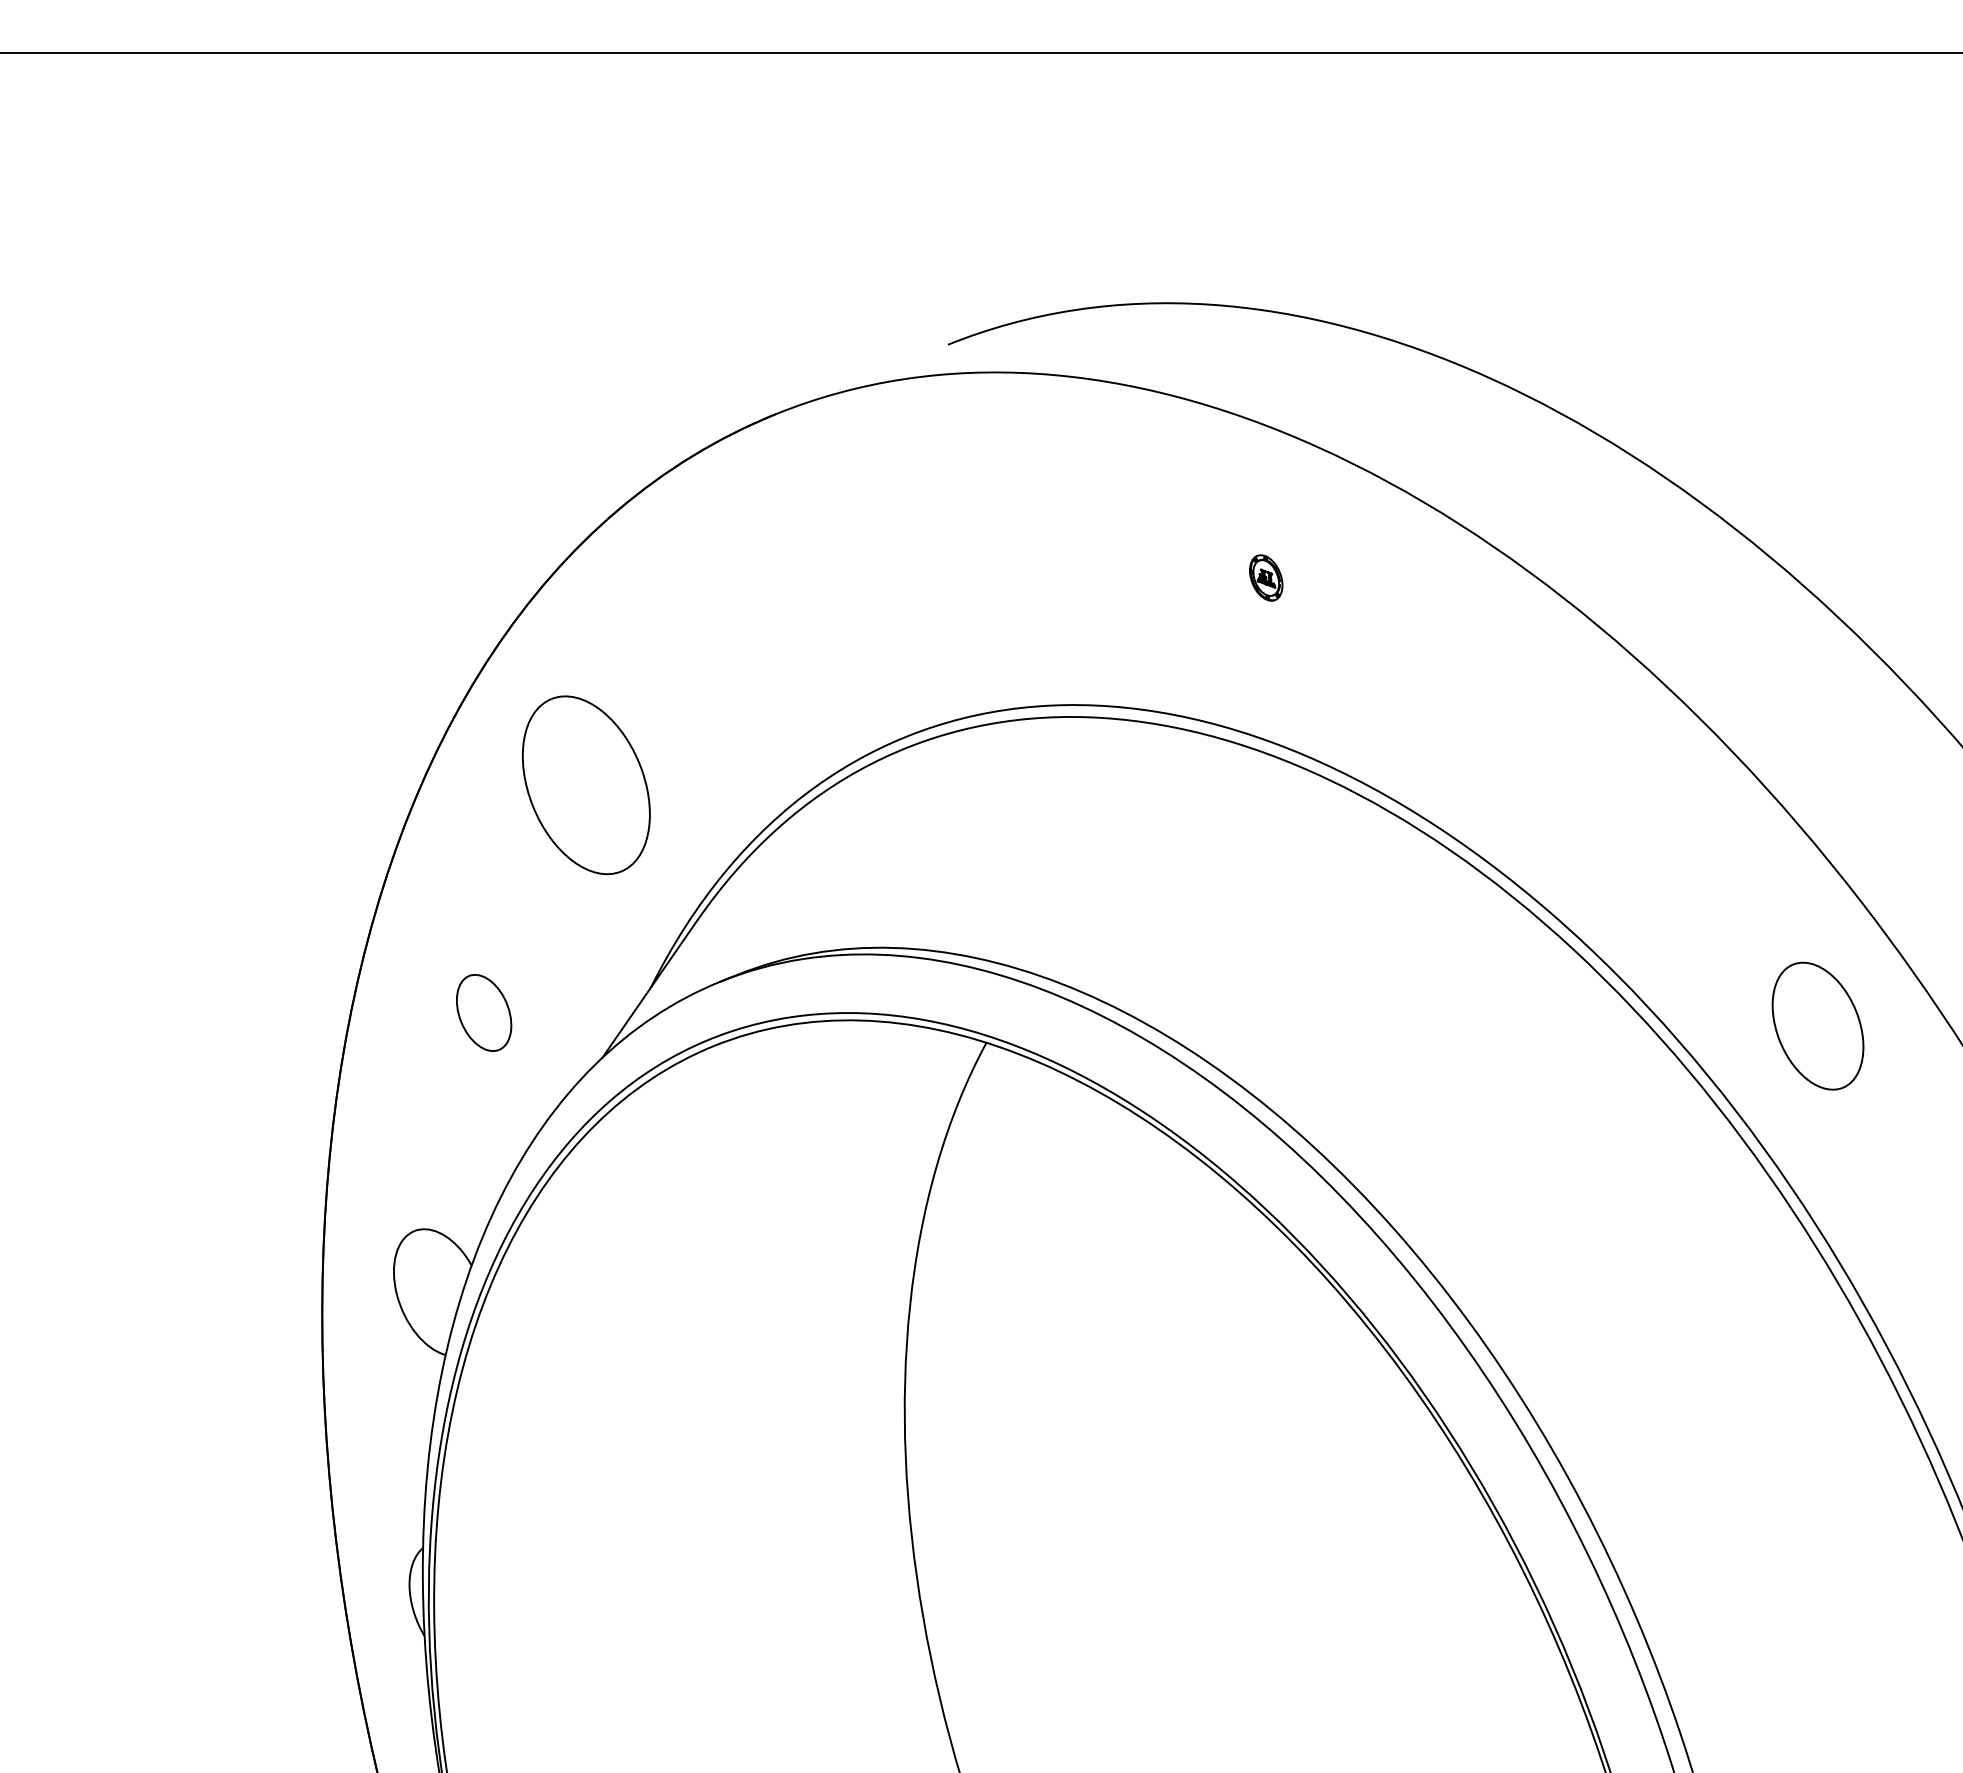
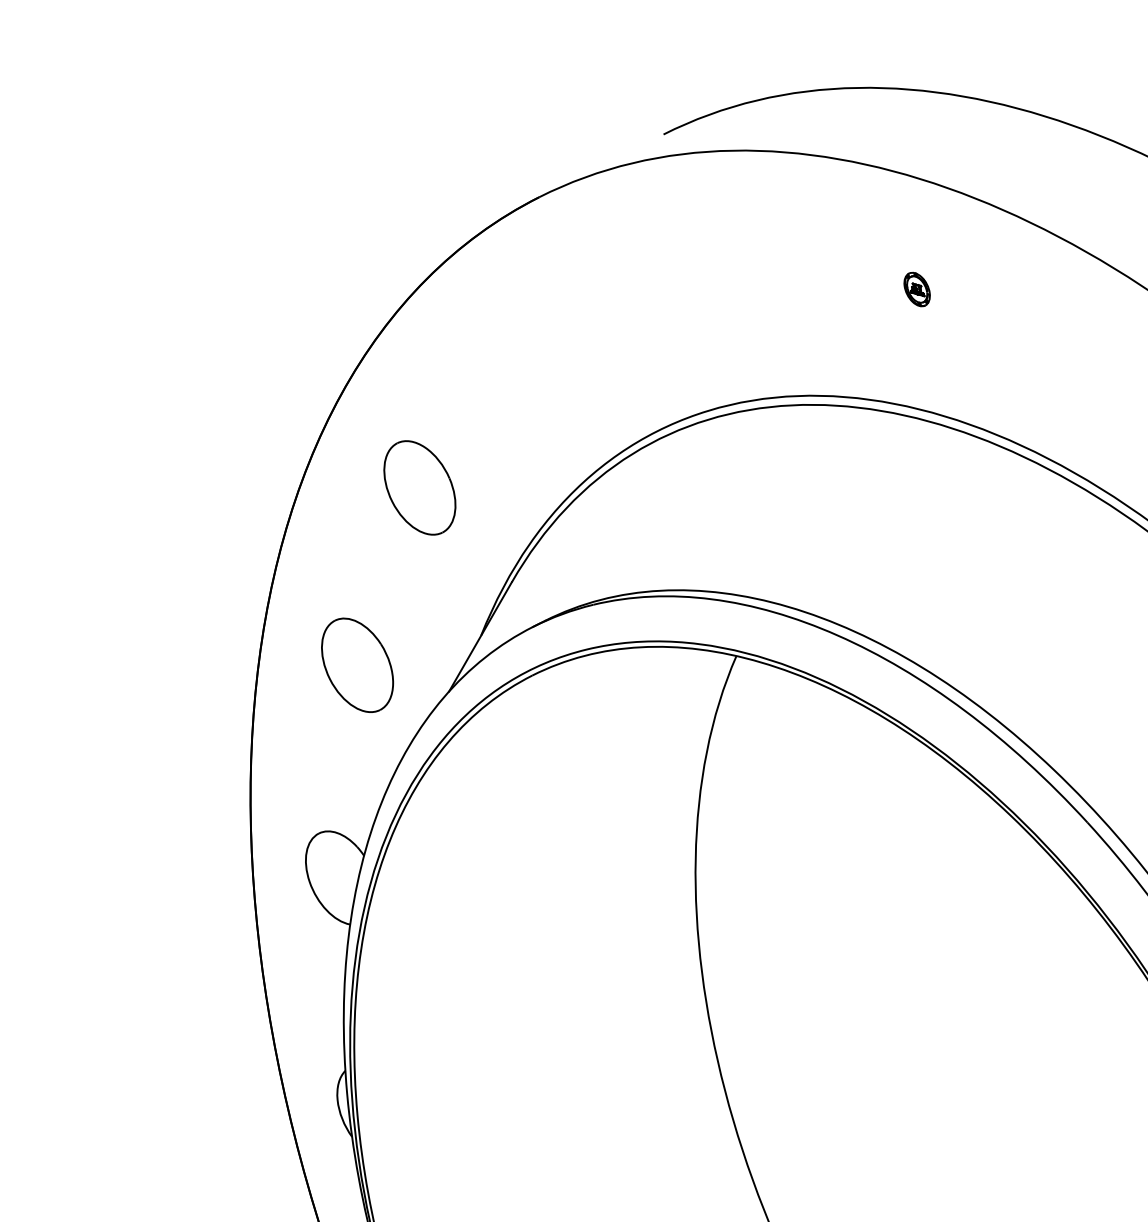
part: (586, 784) -> (419, 487), size x0.71
part: (483, 1012) -> (357, 665), size x1.67

